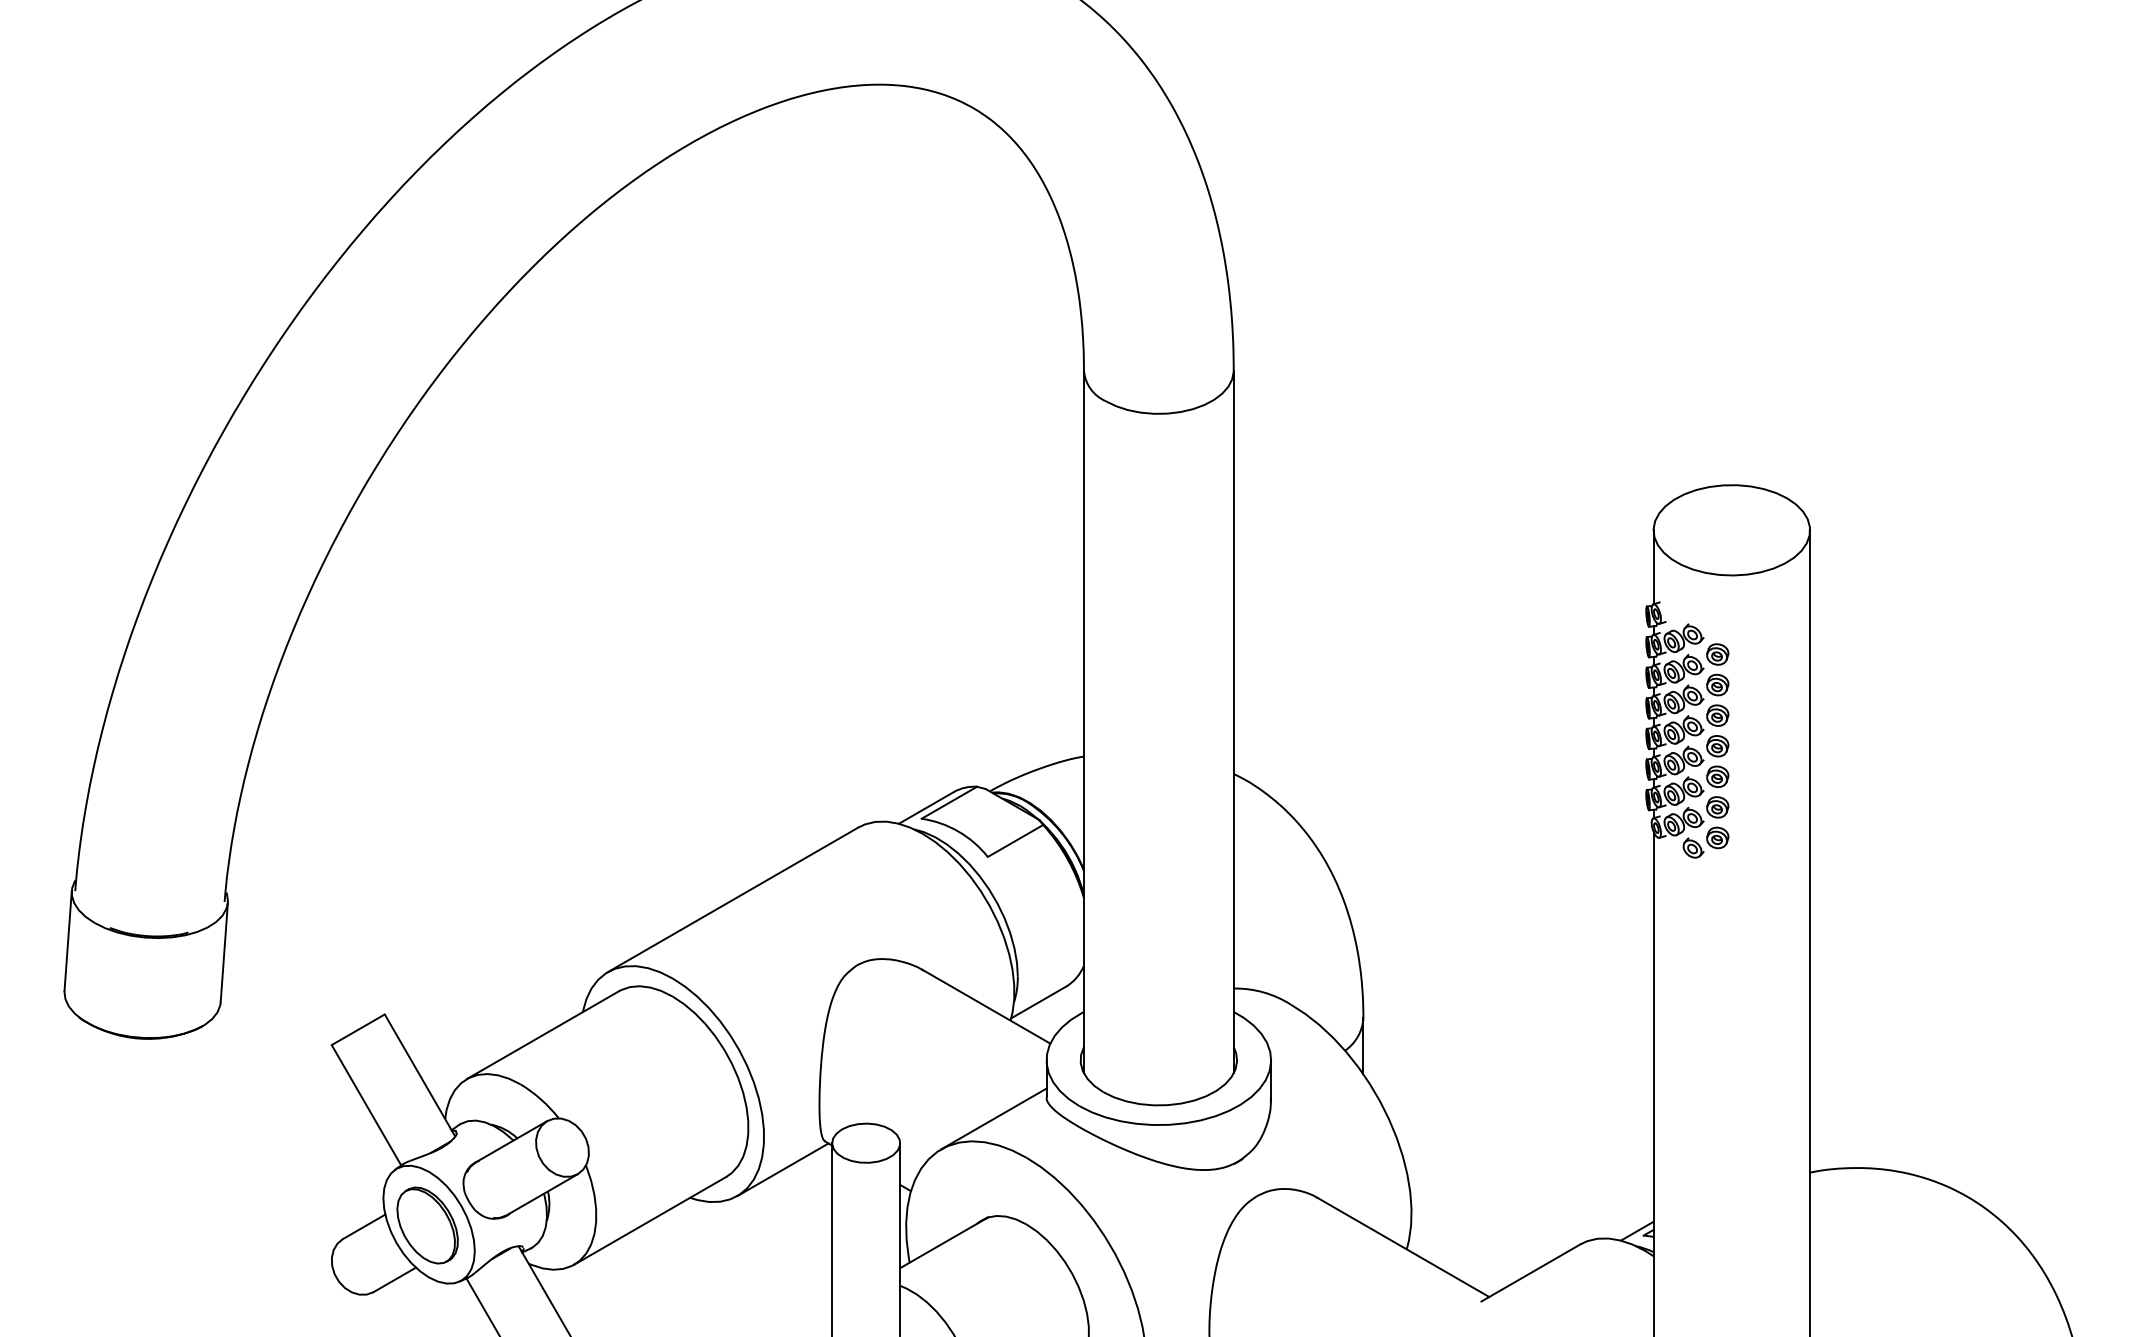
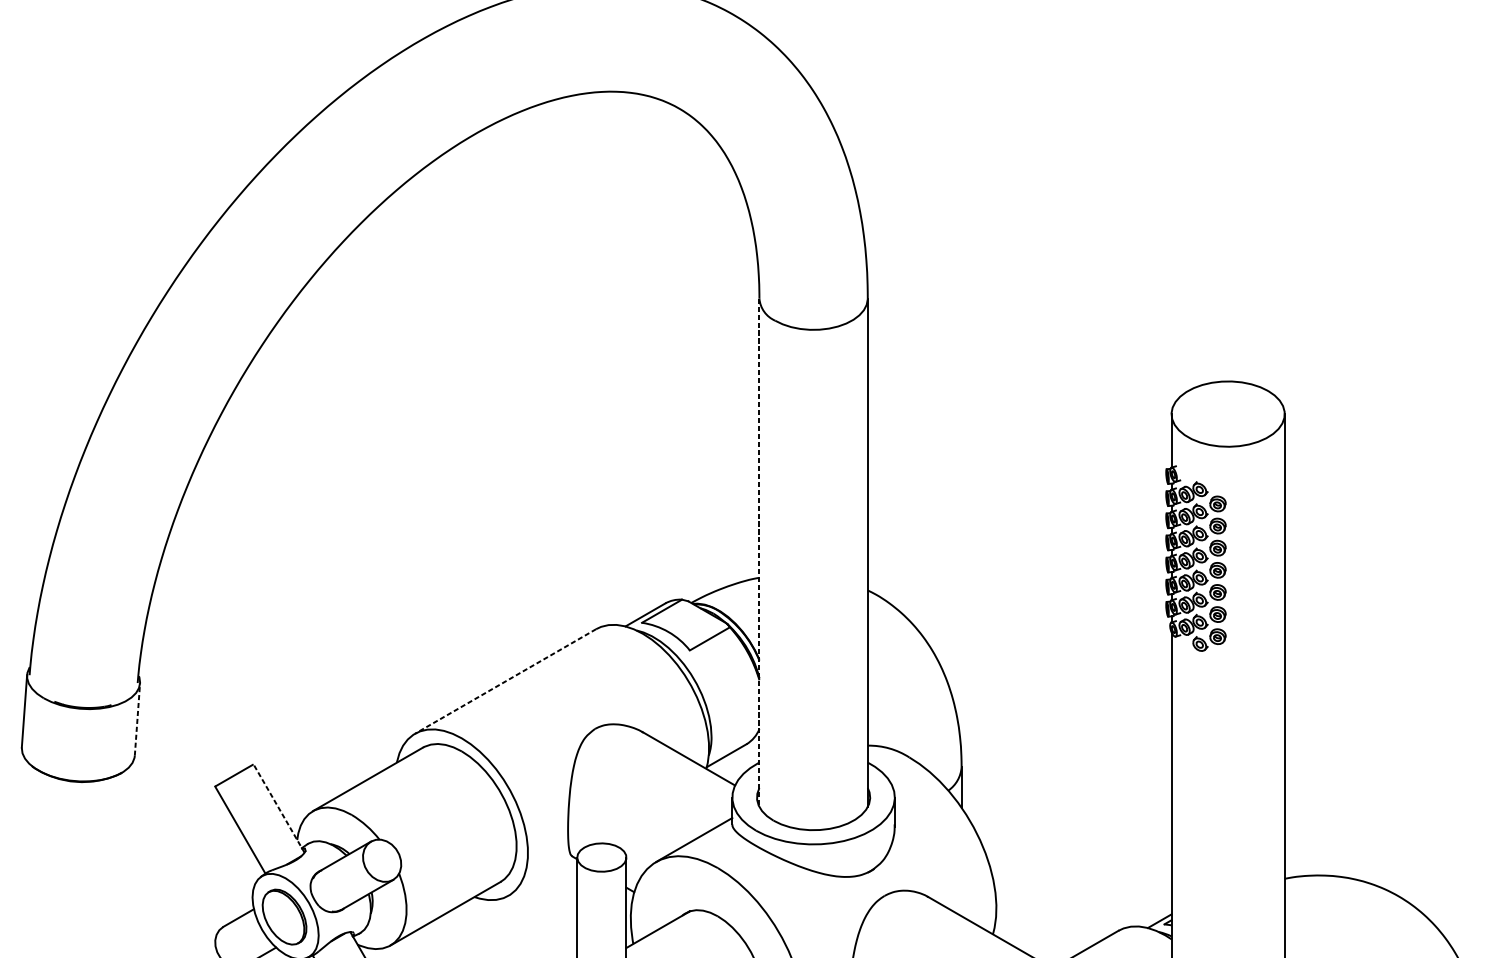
line: (1083, 722) -> (759, 553), solid -> dashed
line: (733, 899) -> (505, 681), solid -> dashed
line: (224, 951) -> (137, 718), solid -> dashed
line: (419, 1075) -> (278, 808), solid -> dashed
line: (782, 1169) -> (541, 876), removed

